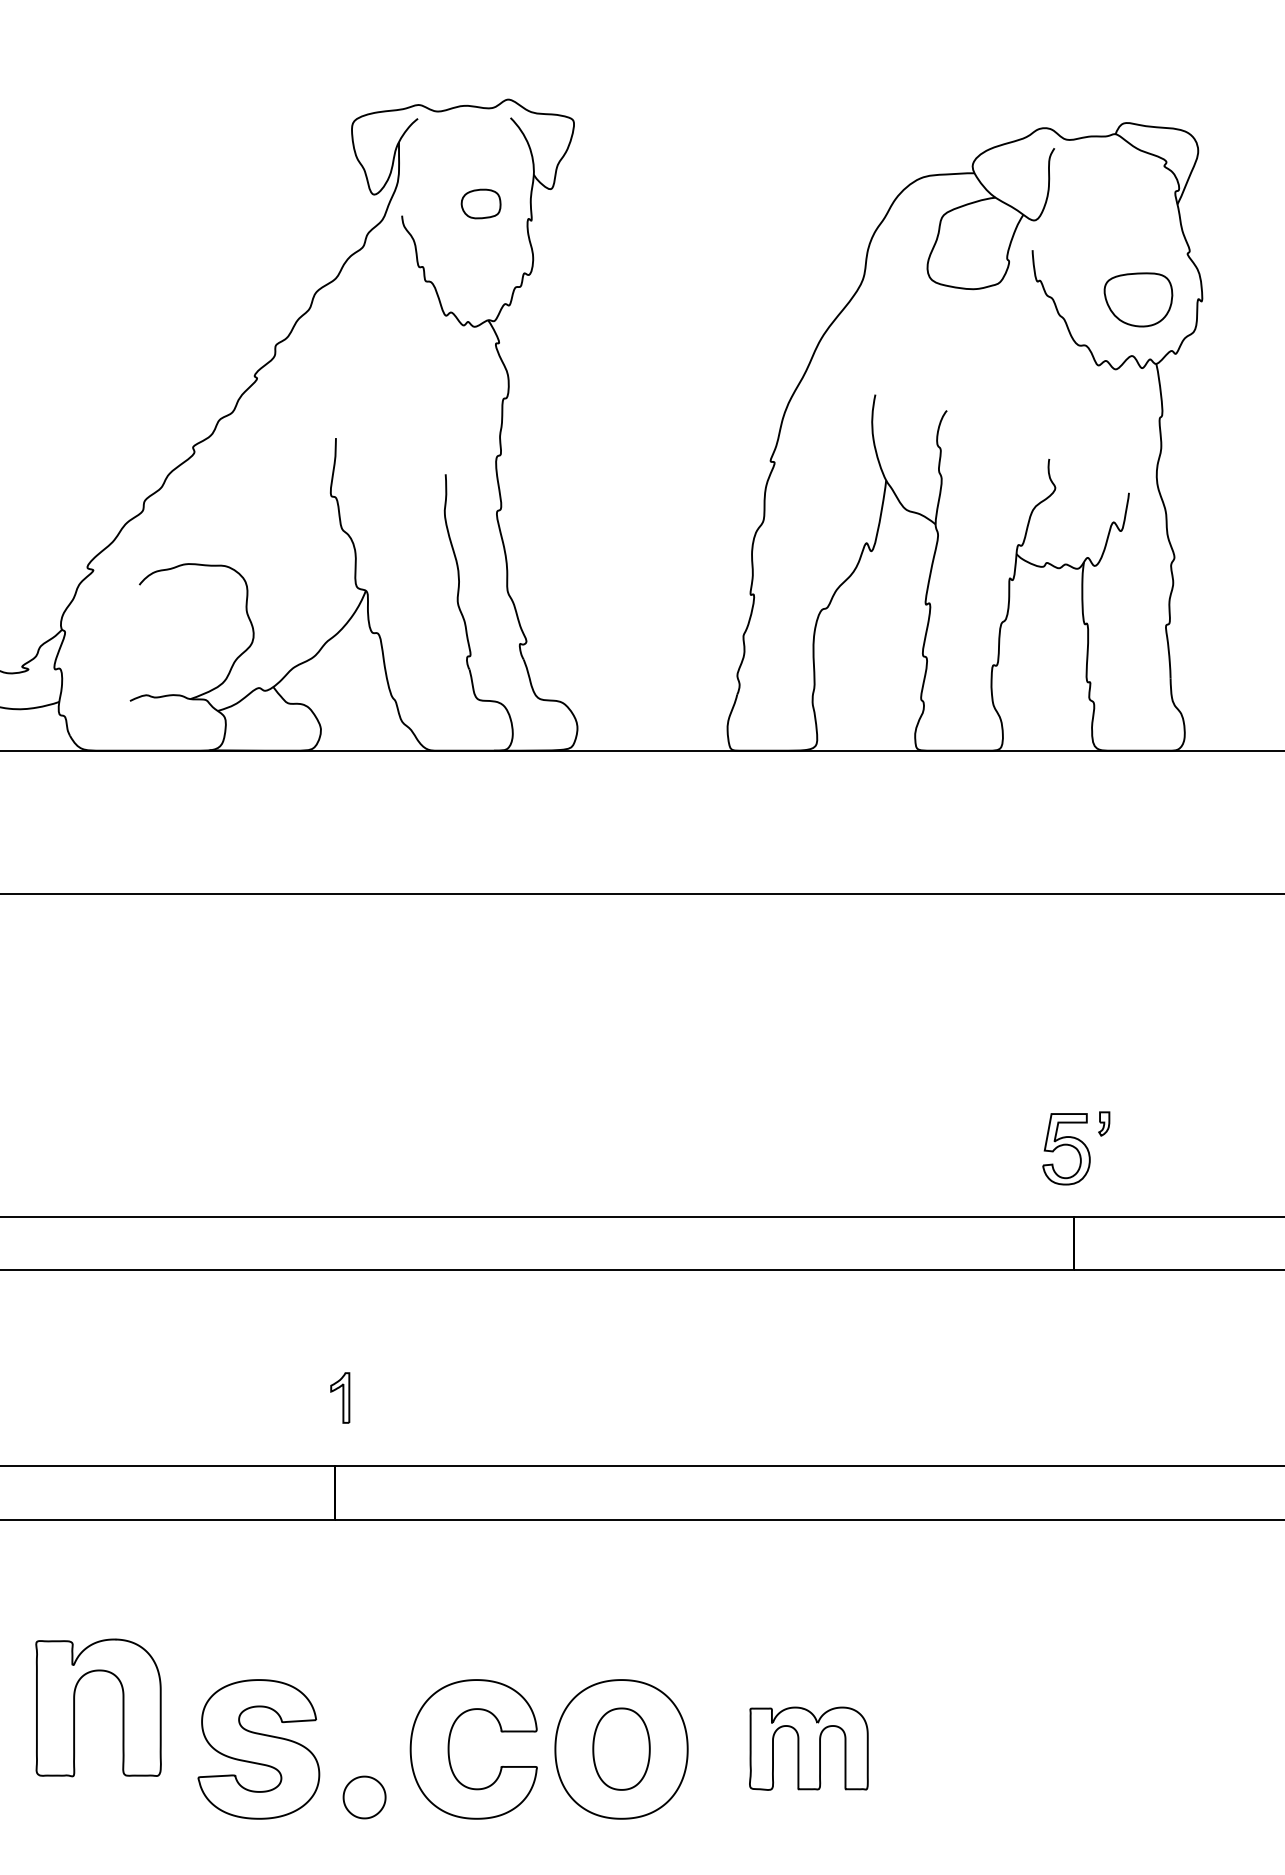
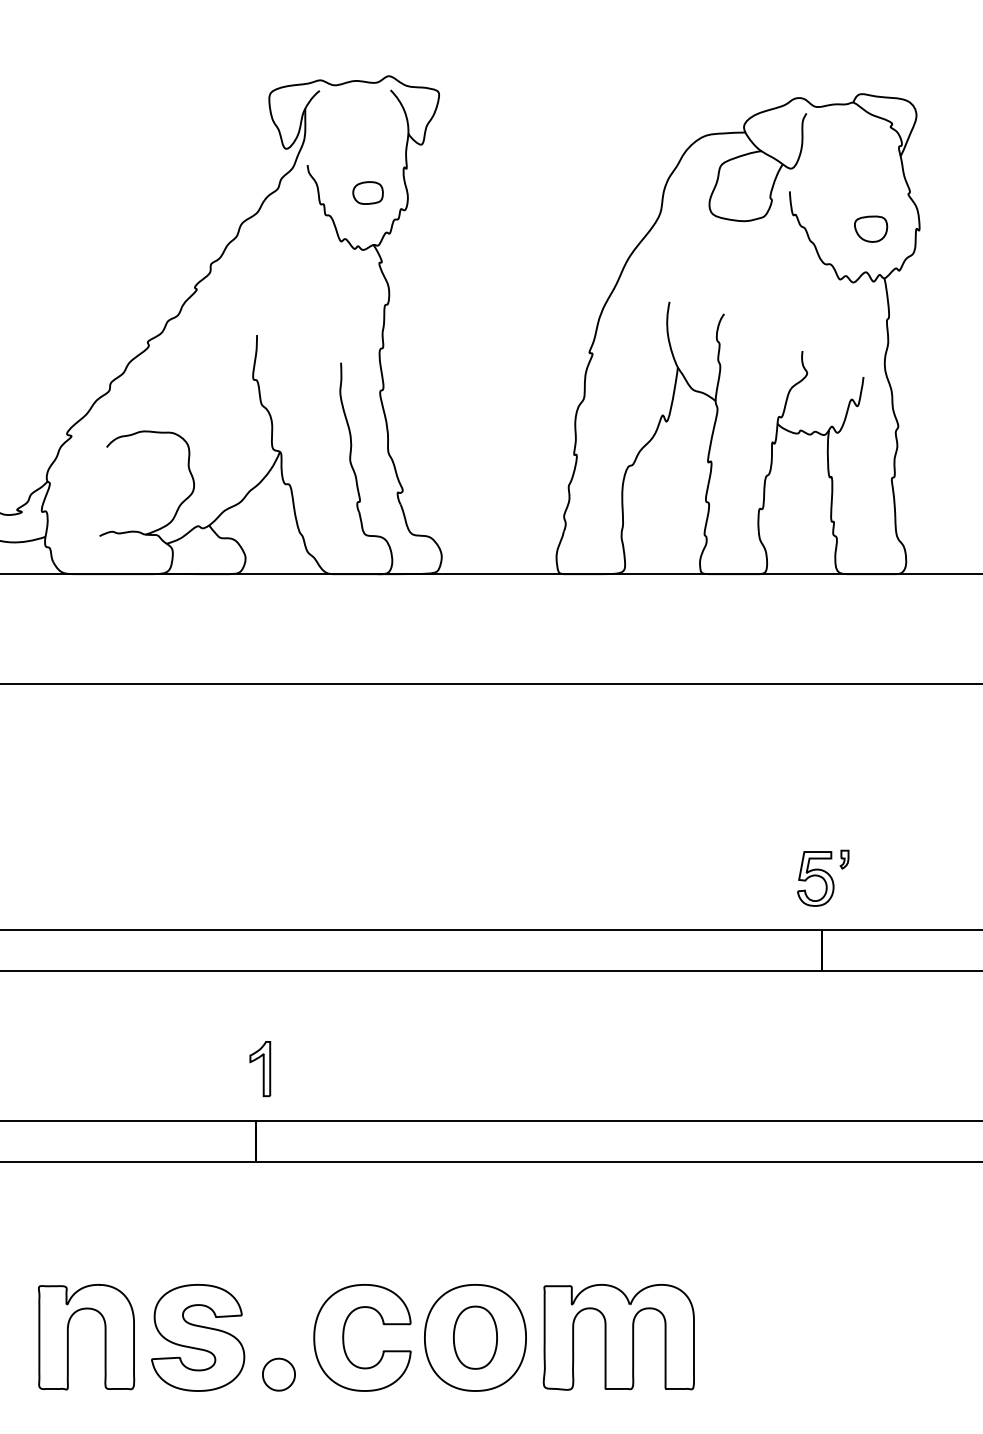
part: (480, 203) -> (367, 192), moved
part: (1139, 298) -> (871, 228), size x0.62
part: (340, 1398) -> (260, 1069), size x1.43
part: (75, 1708) -> (68, 1337), moved
part: (808, 1748) -> (618, 1337), size x1.67

